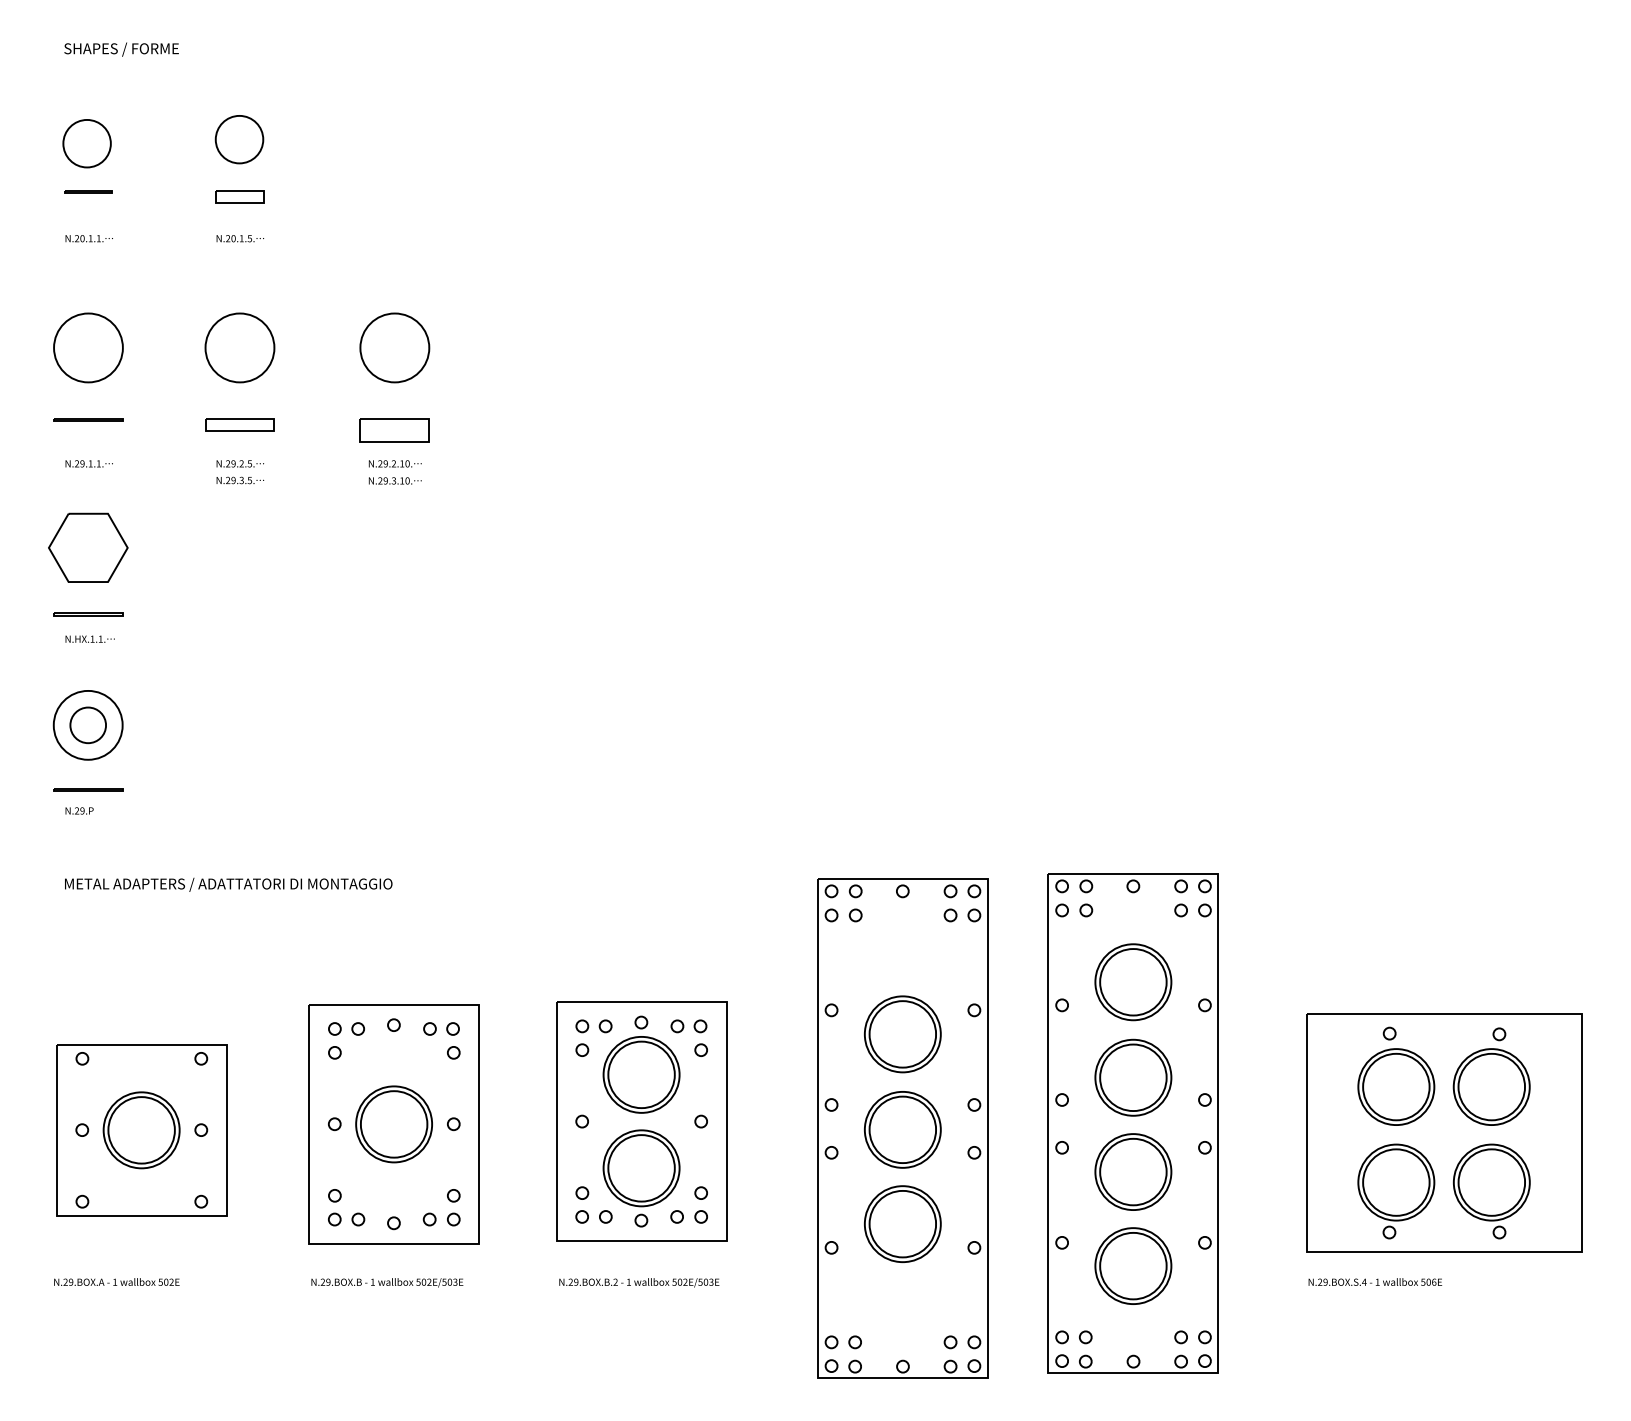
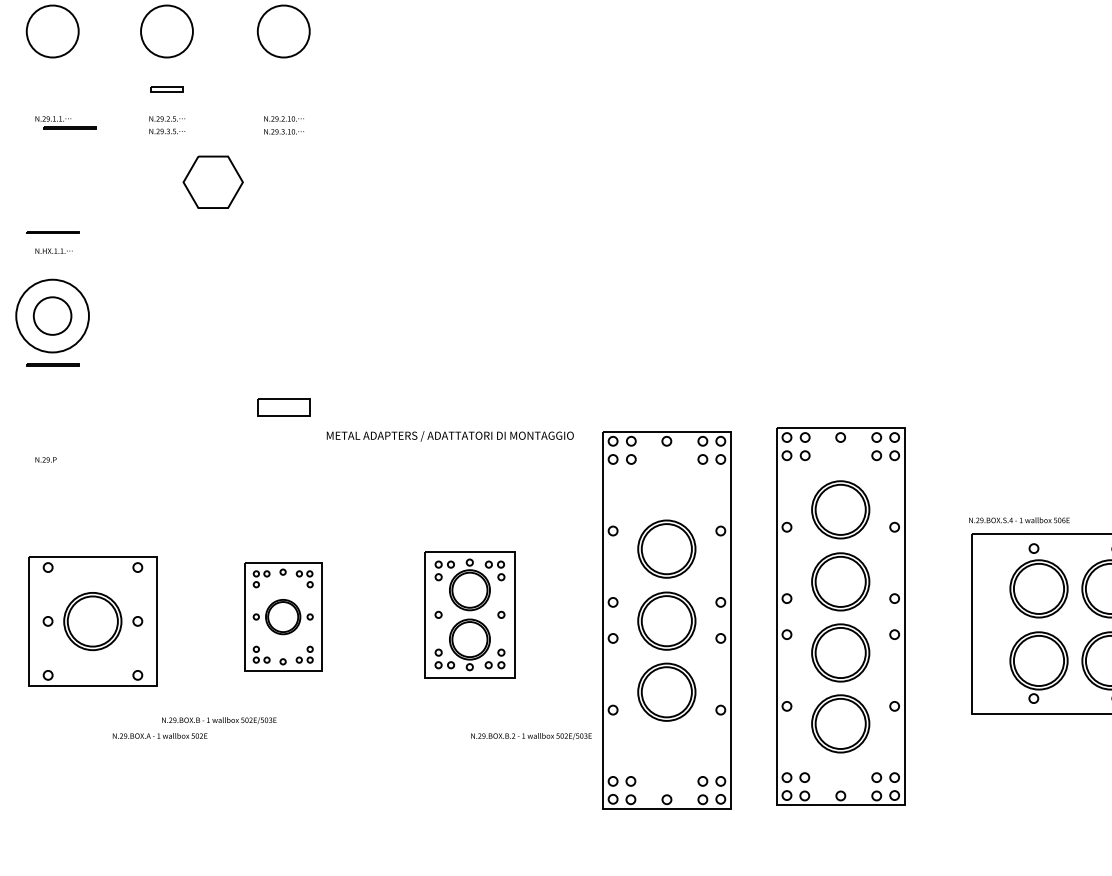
line: (88, 419) -> (70, 127), moved
part: (239, 424) -> (166, 89), size x0.6
part: (394, 430) -> (283, 407), moved
part: (88, 547) -> (213, 182), moved
part: (87, 725) -> (52, 316), size x1.4
text: (79, 810) -> (45, 459), moved
text: (228, 884) -> (450, 436), moved
part: (641, 1121) -> (469, 614), size x0.7
part: (393, 1124) -> (282, 617), size x0.6
text: (116, 1281) -> (159, 735), moved
text: (1375, 1281) -> (1019, 519), moved
text: (387, 1282) -> (219, 720), moved
text: (639, 1282) -> (531, 736), moved

